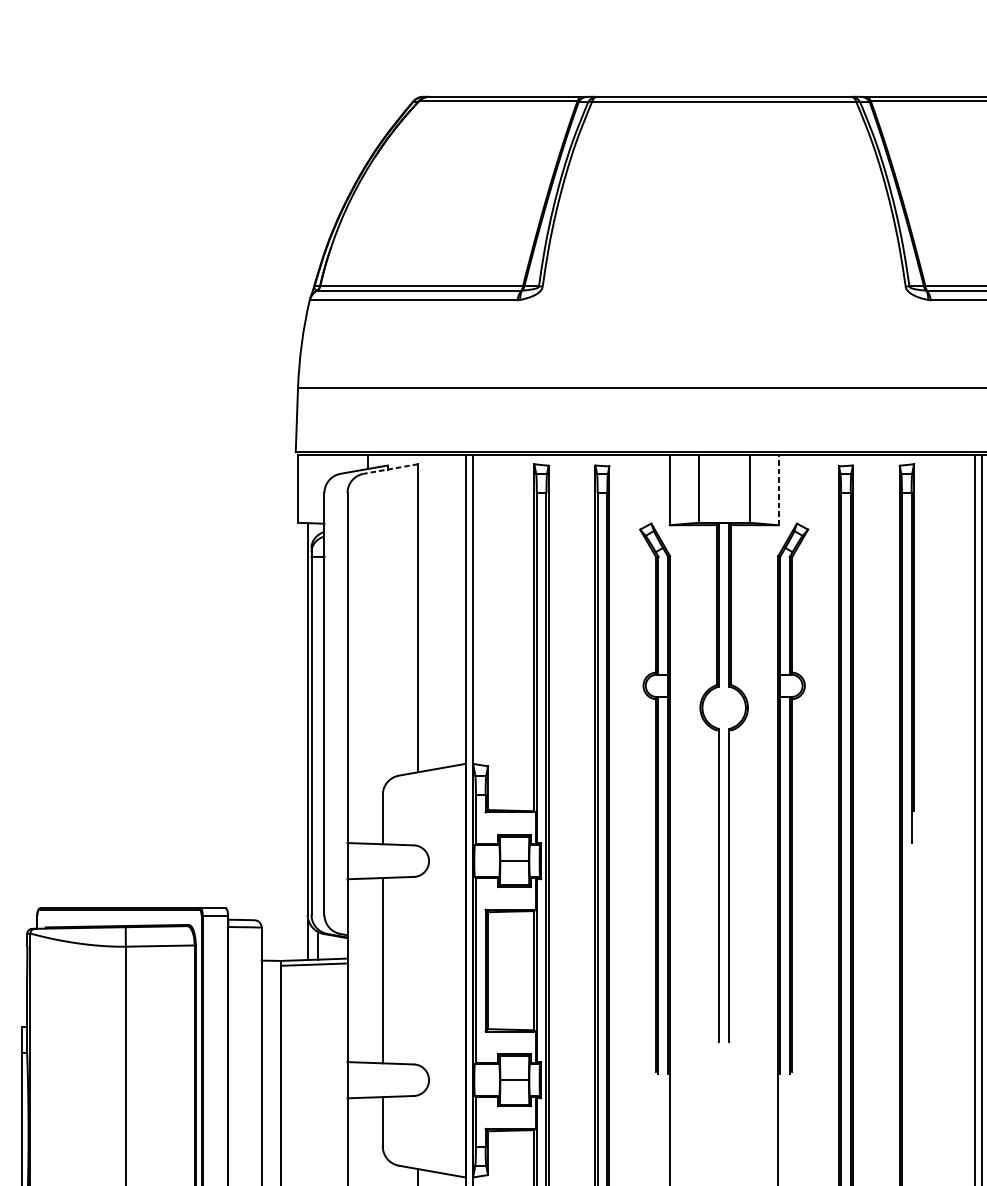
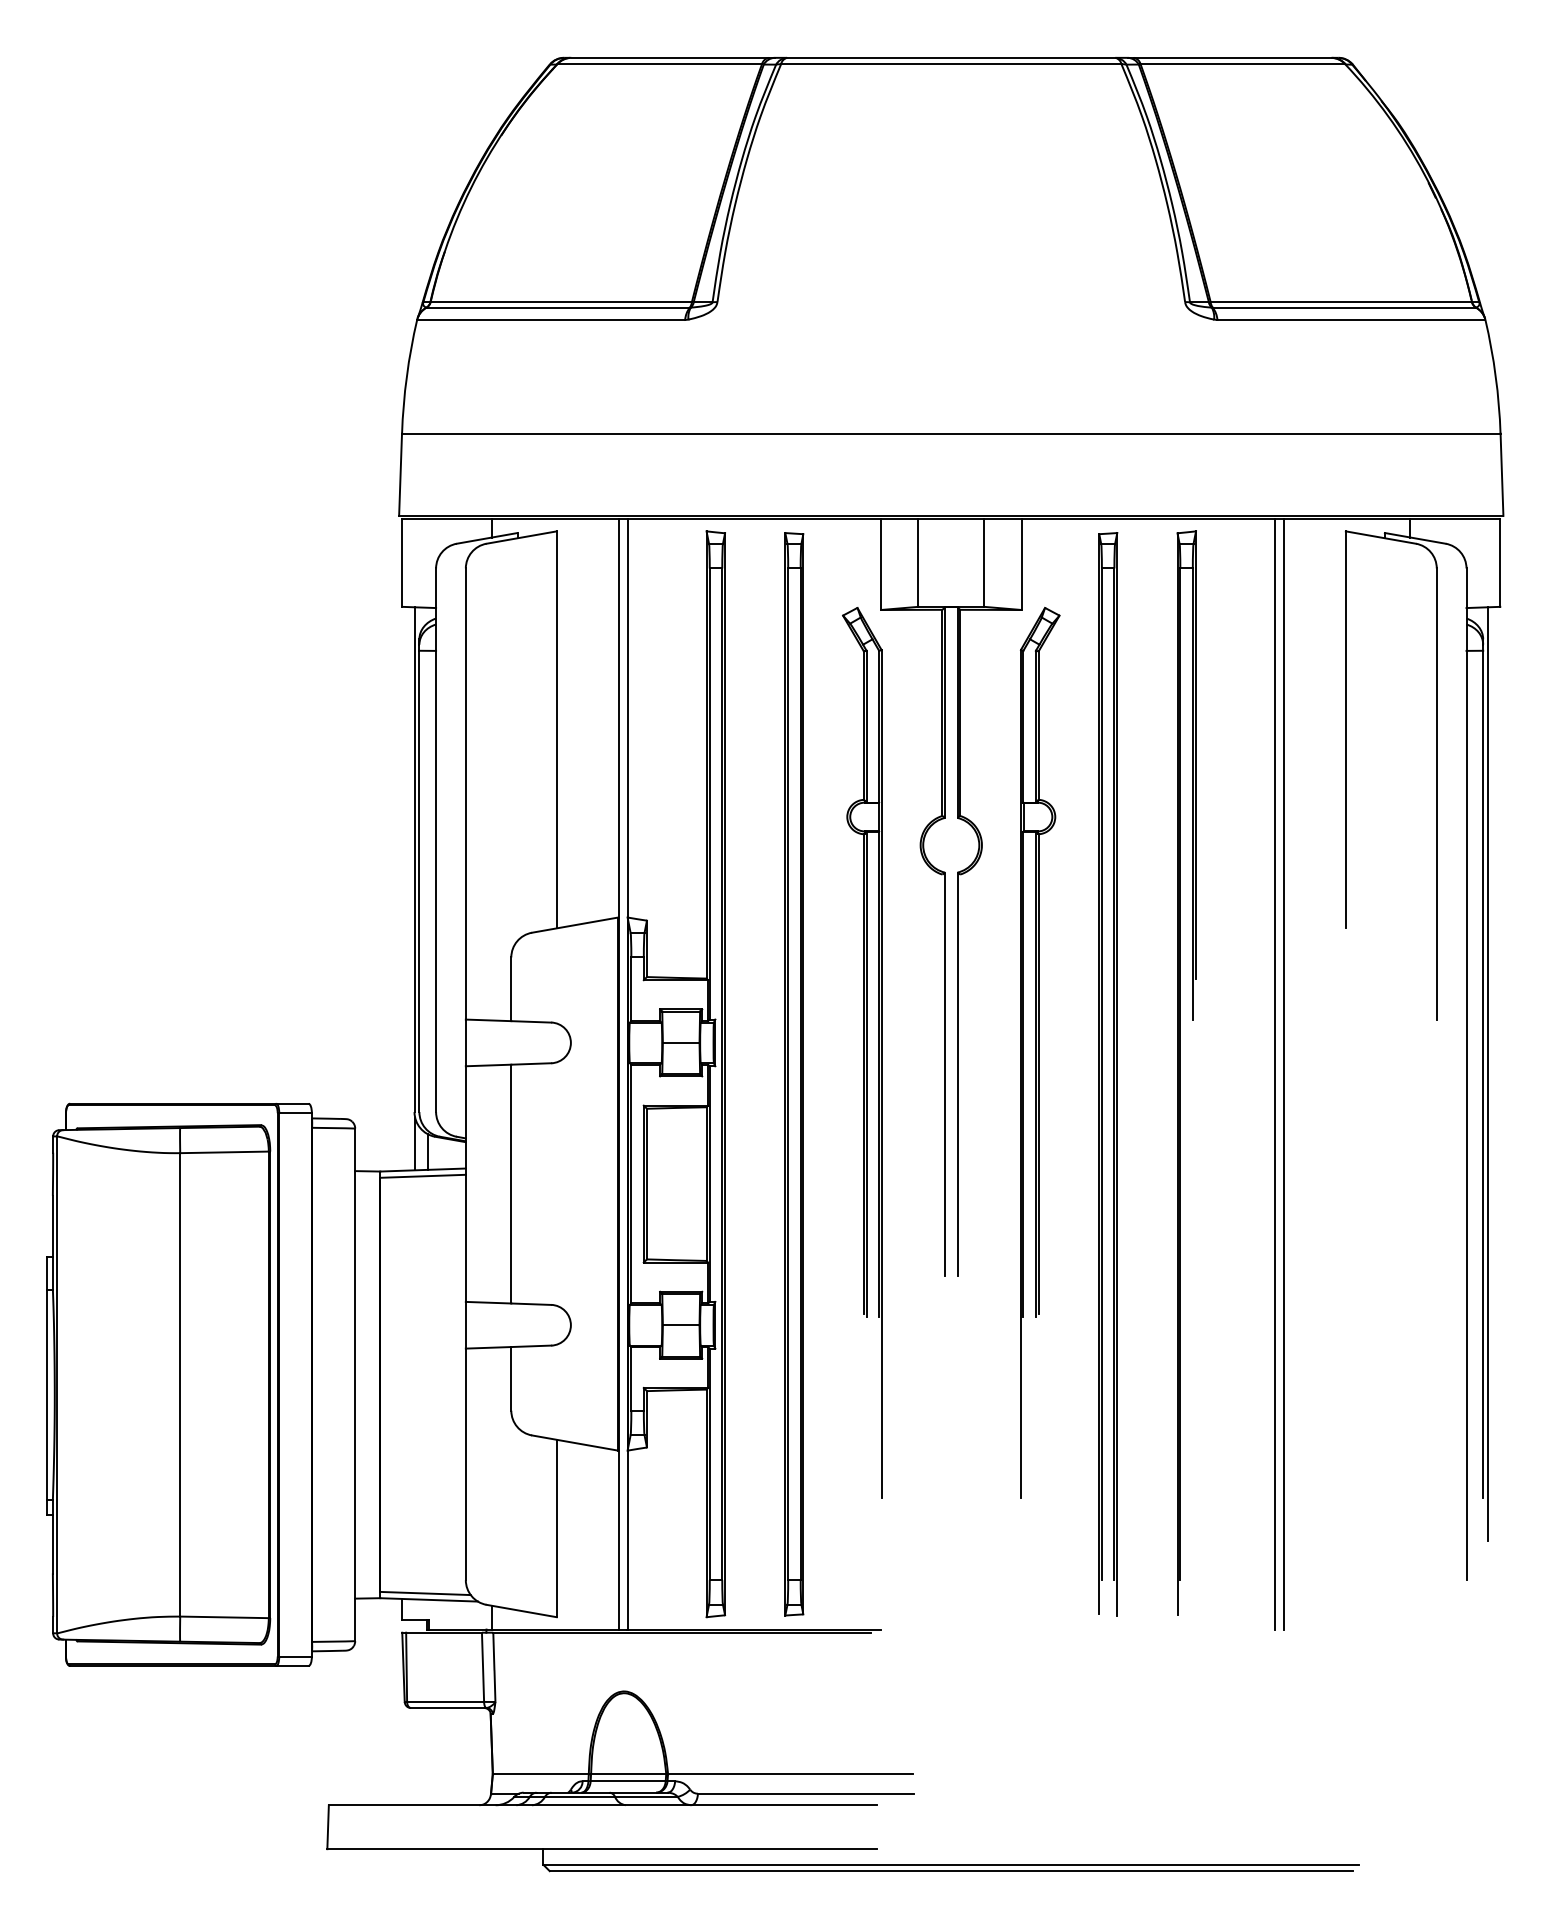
line: (390, 468) -> (521, 537), dashed -> solid
line: (778, 489) -> (1021, 564), dashed -> solid

